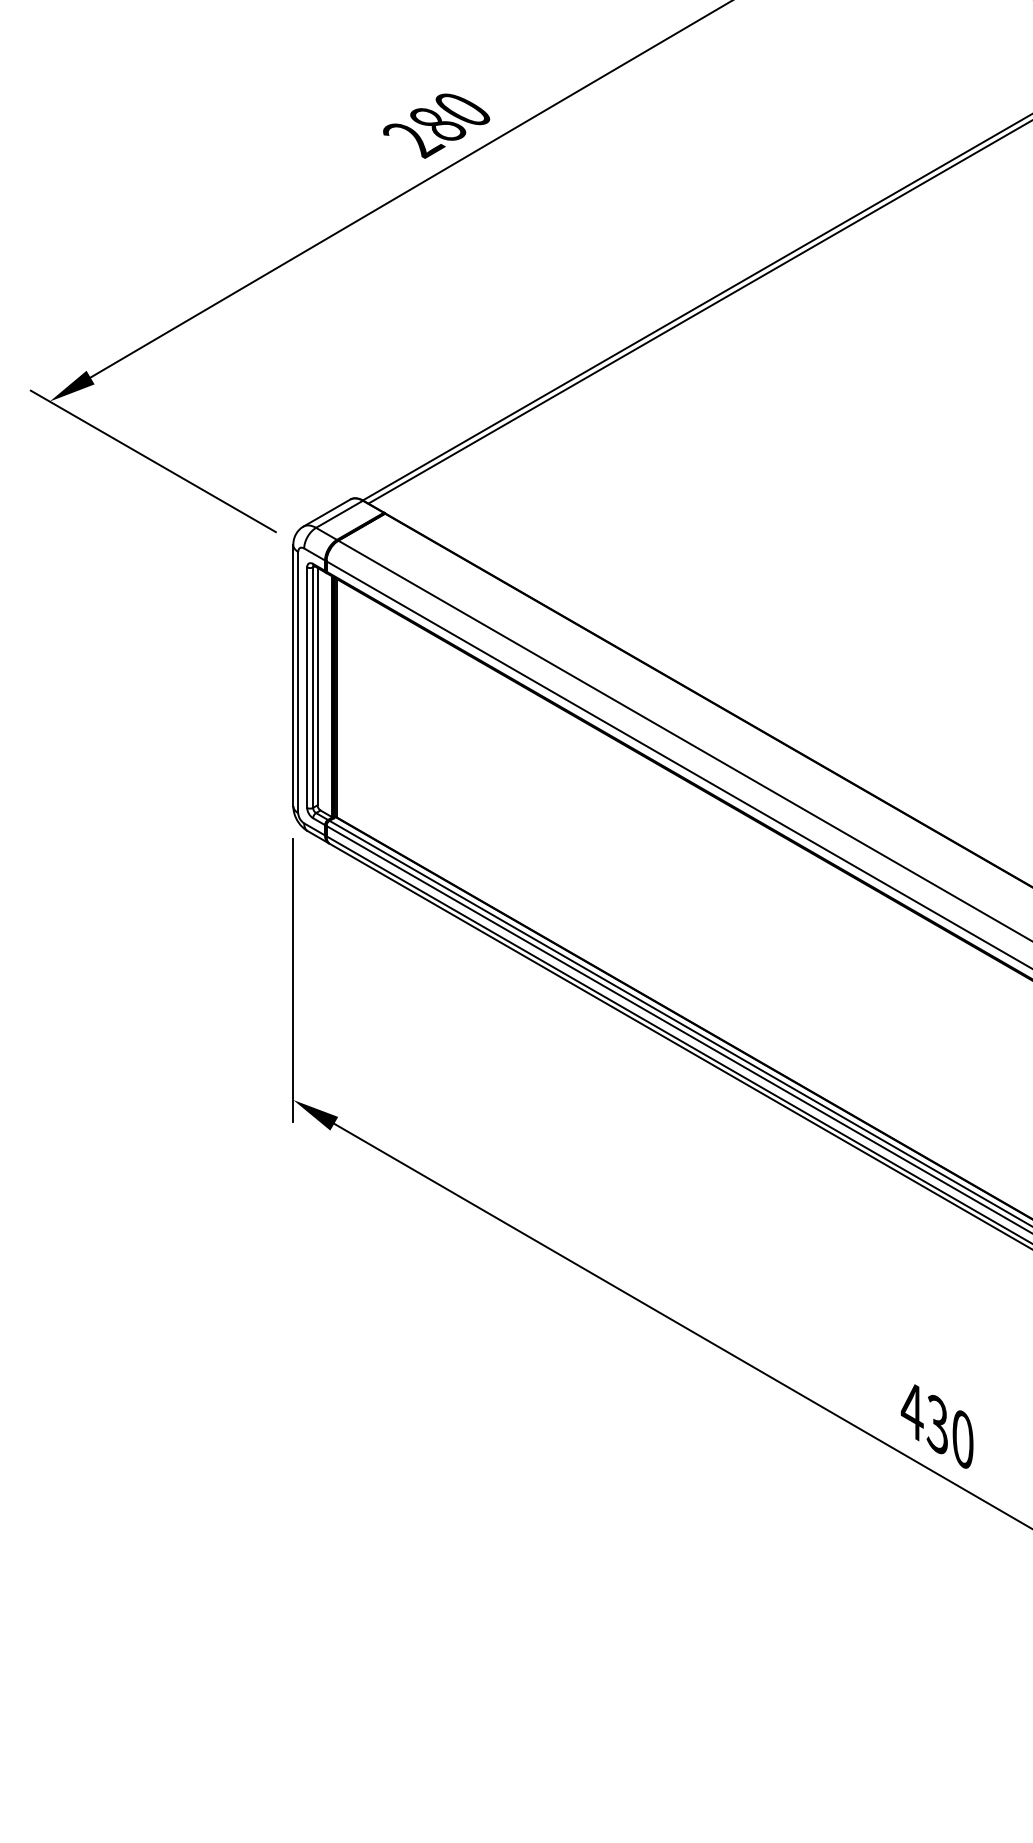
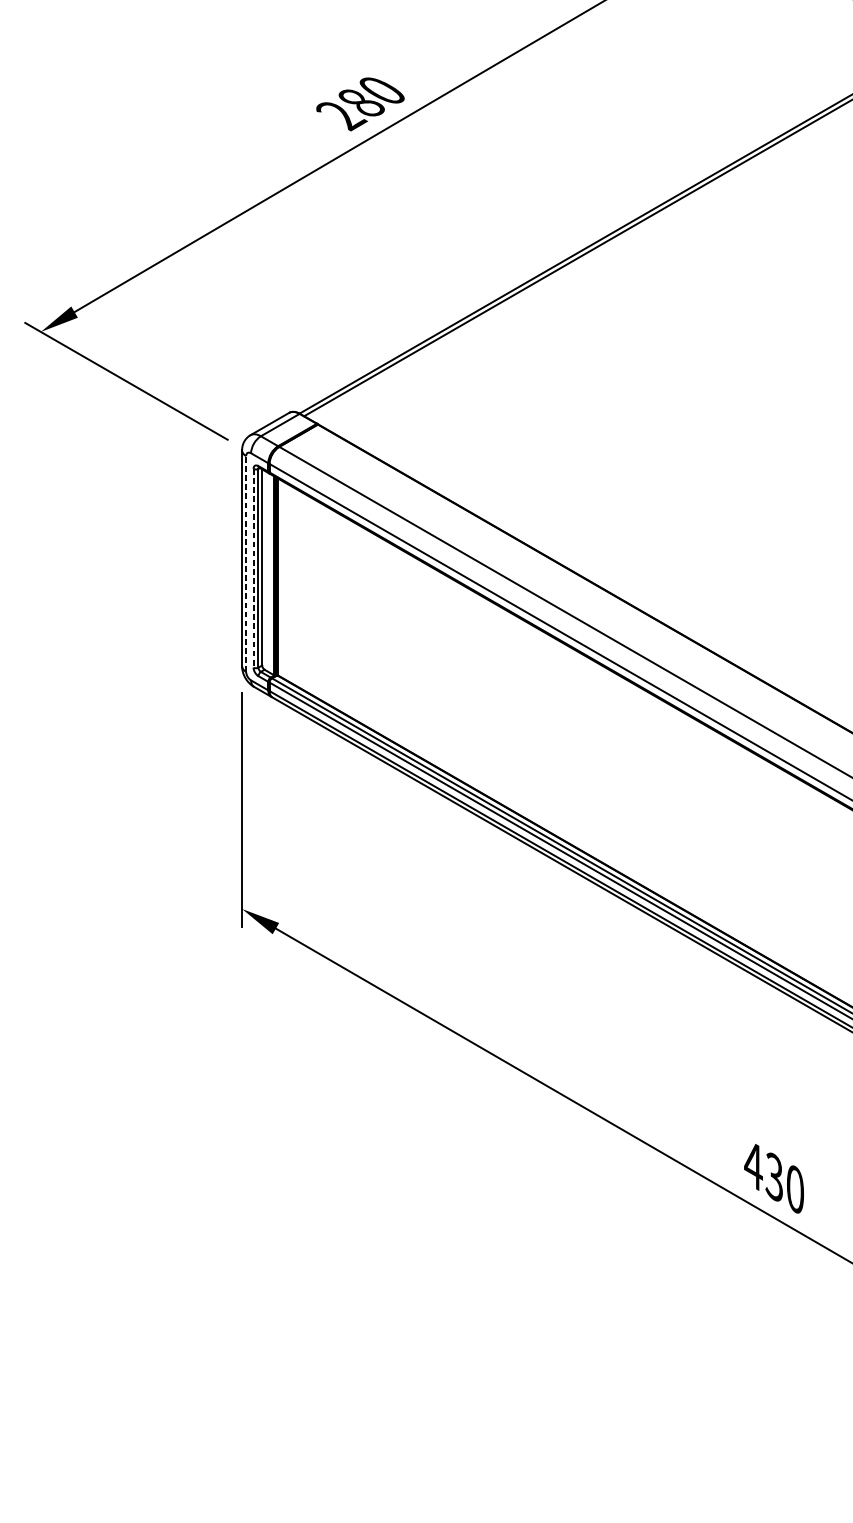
line: (298, 682) -> (246, 564), solid -> dashed
line: (307, 688) -> (253, 568), solid -> dashed

